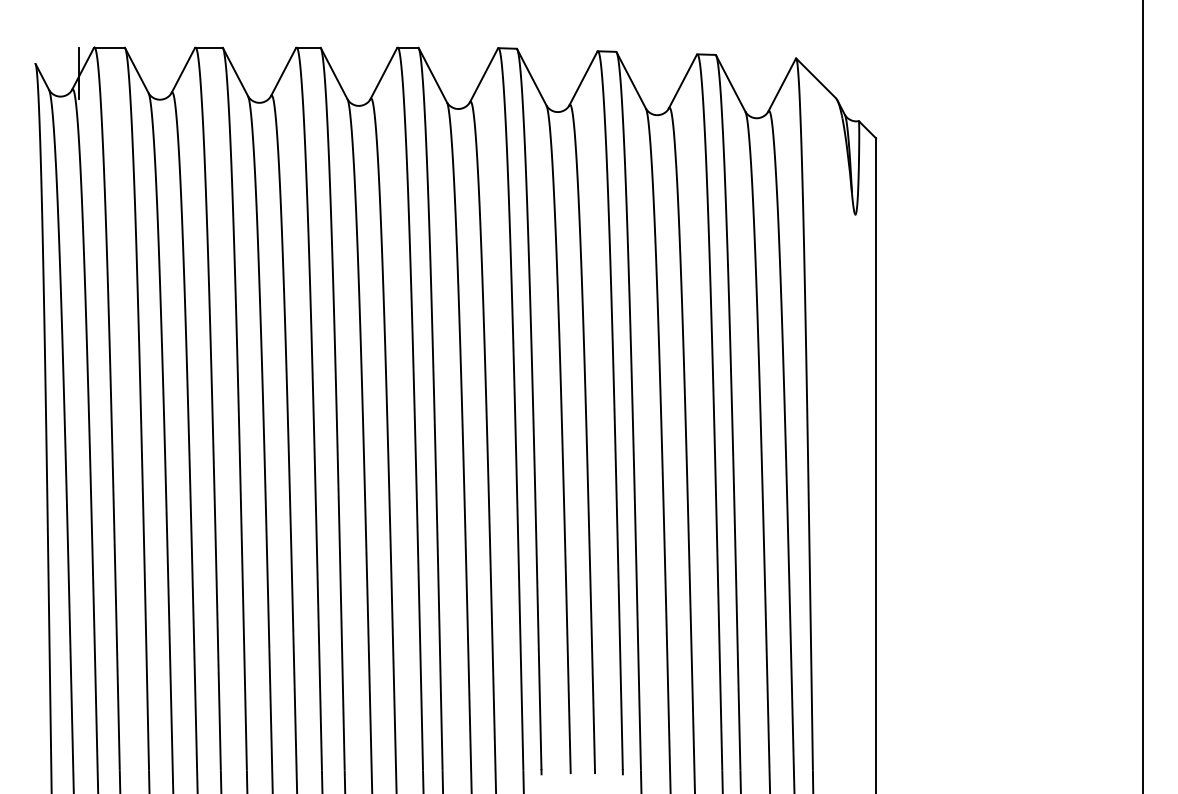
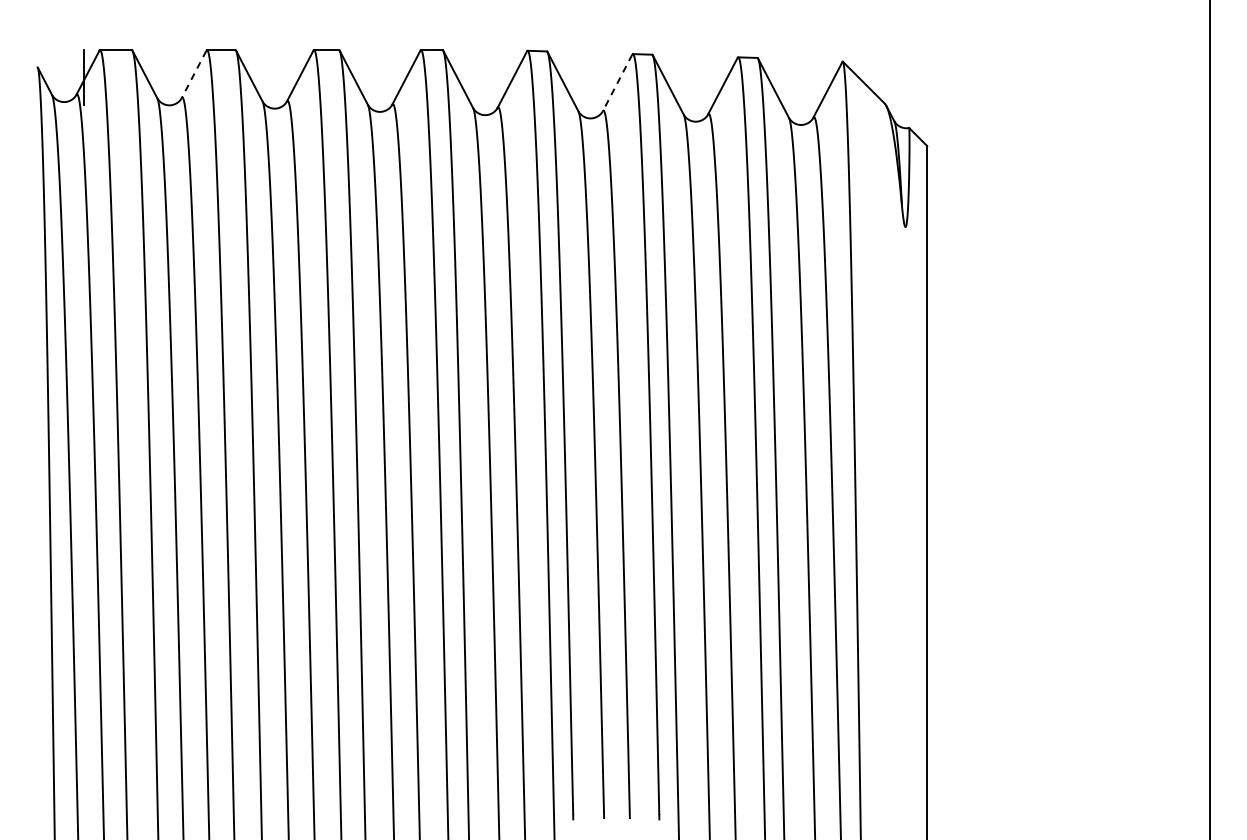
line: (183, 70) -> (194, 74), solid -> dashed
line: (583, 79) -> (617, 83), solid -> dashed

